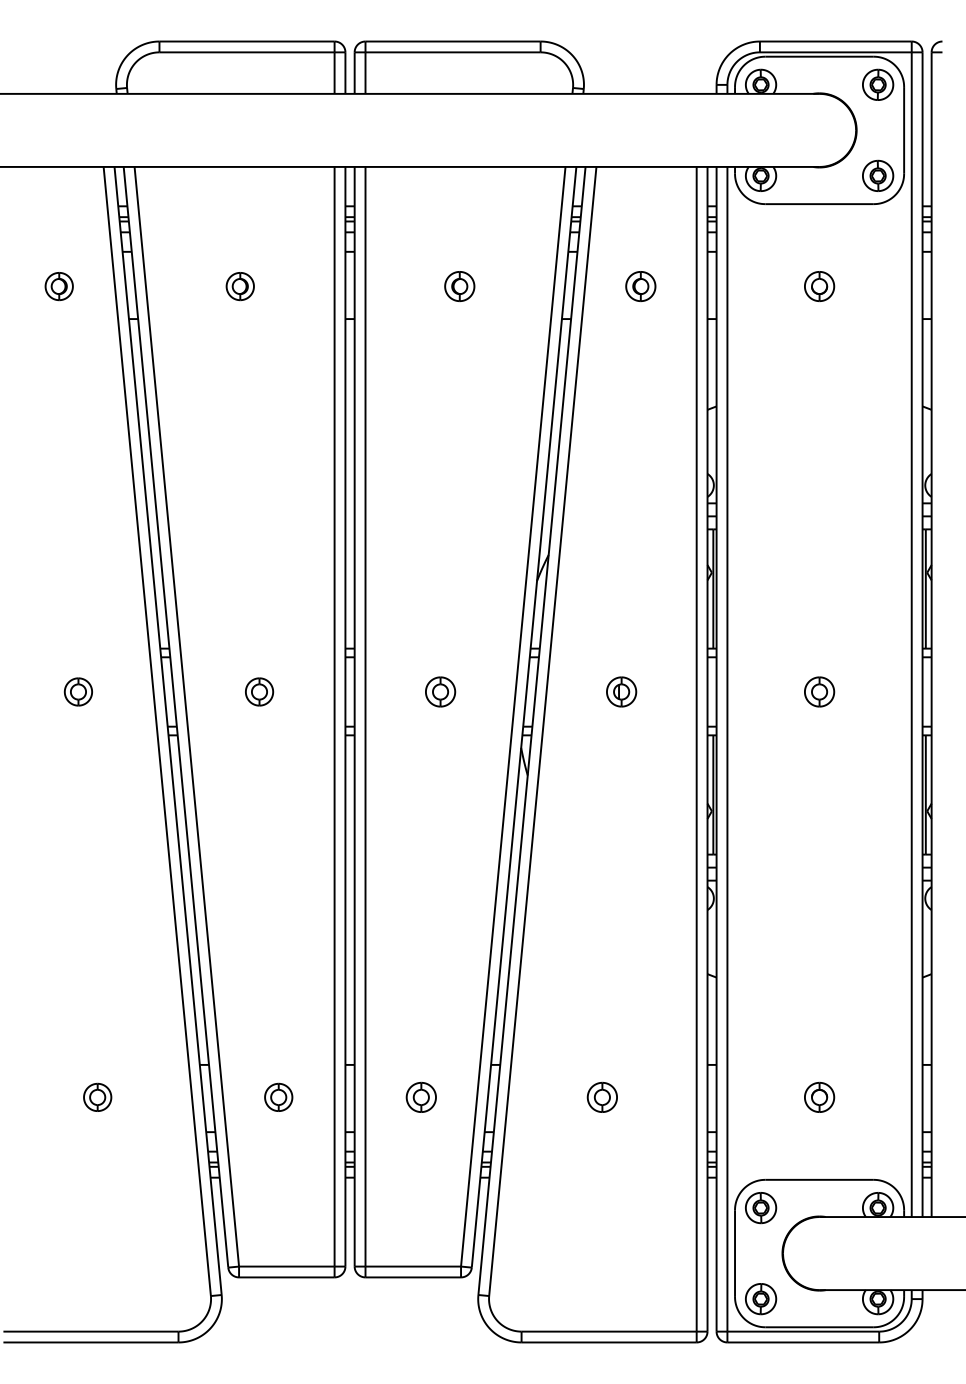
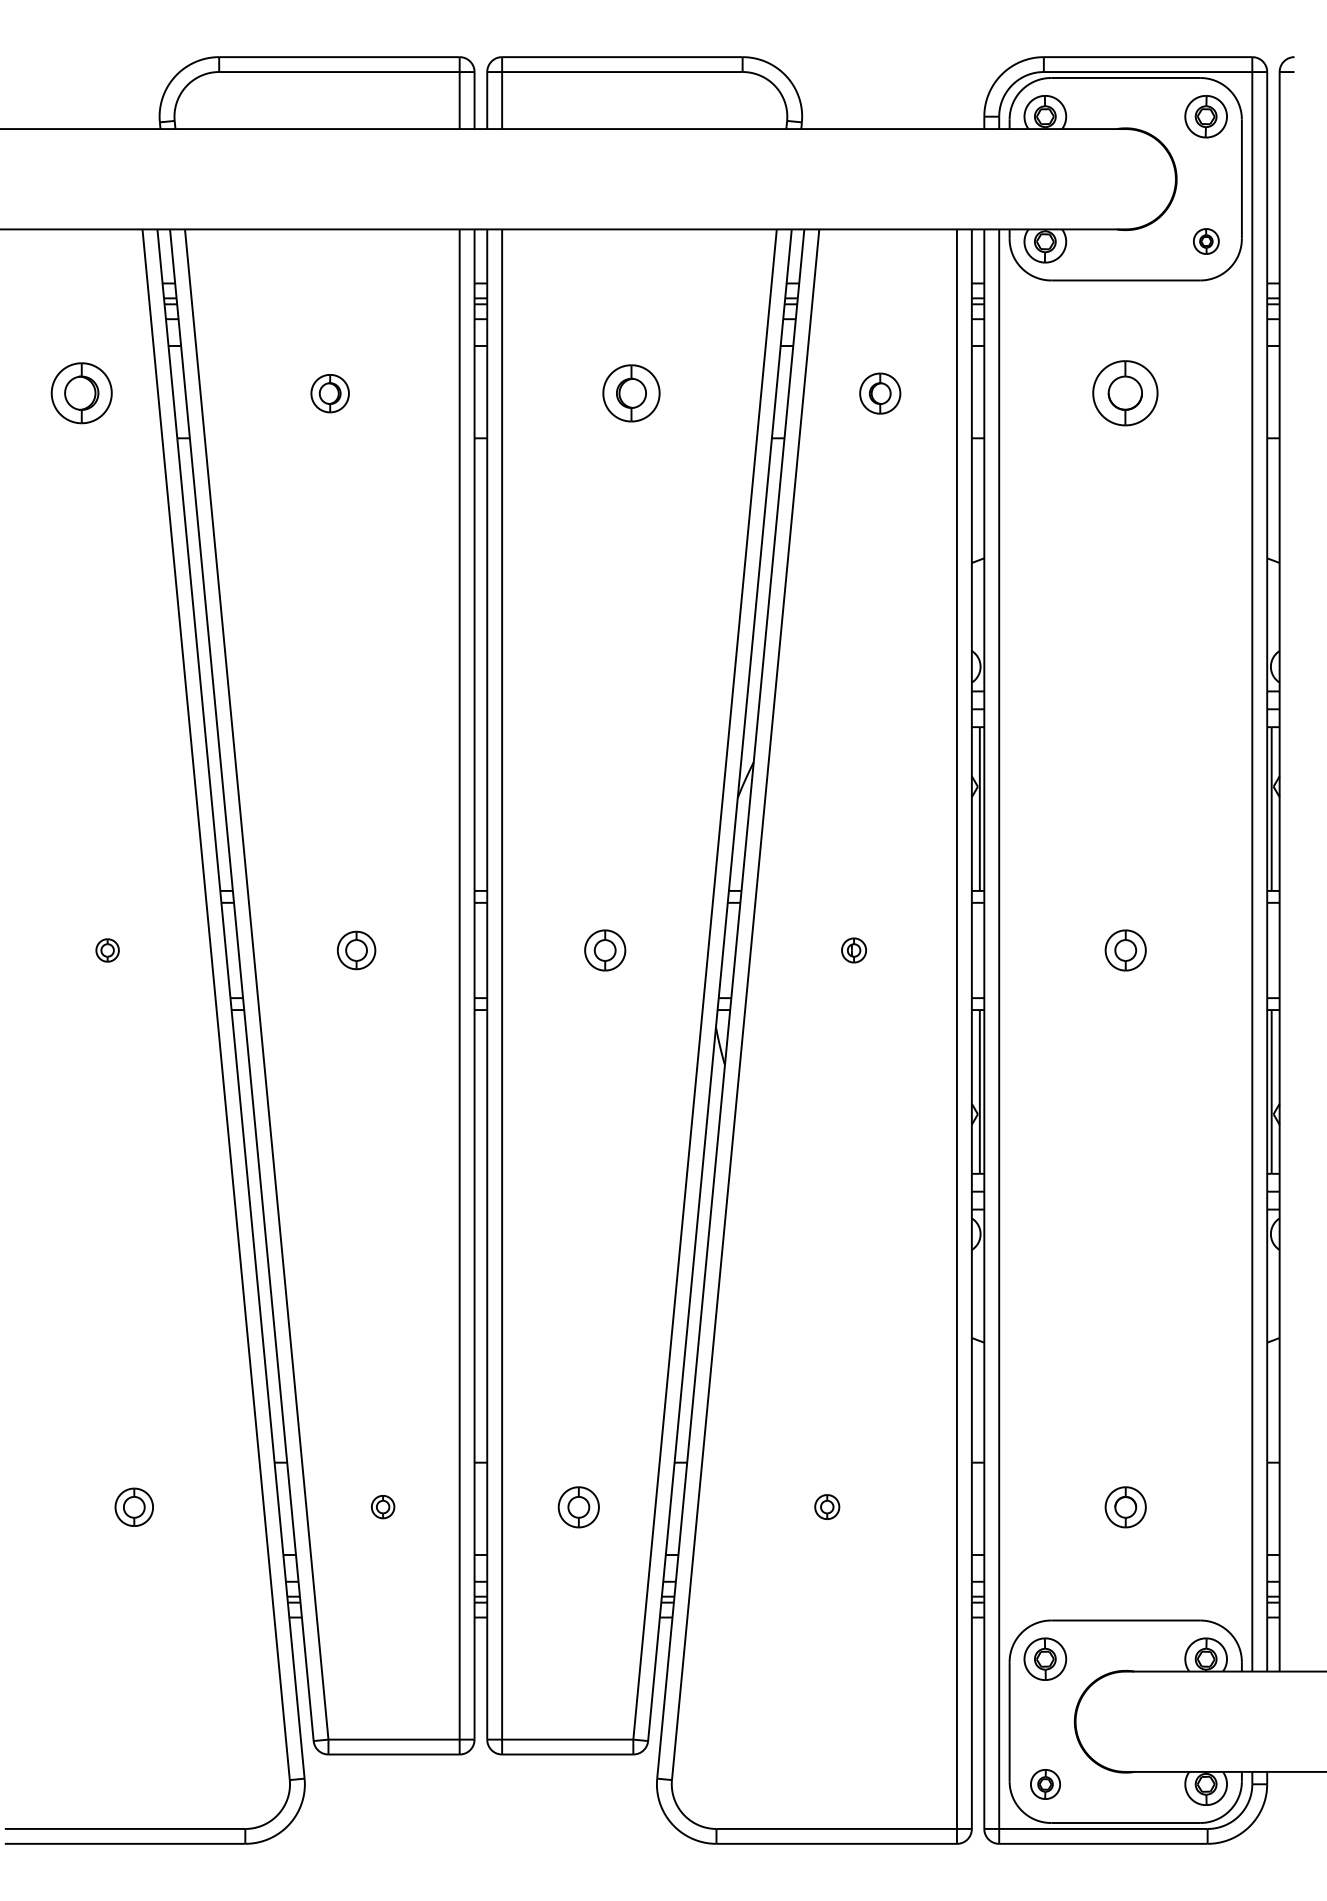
part: (878, 175) -> (1206, 241), size x0.6
part: (58, 286) -> (80, 393), size x1.6
part: (459, 286) -> (631, 393), size x1.4
part: (819, 286) -> (1125, 393), size x1.6
part: (77, 691) -> (106, 949), size x0.6
part: (621, 691) -> (853, 949), size x0.6
part: (278, 1096) -> (382, 1506), size x0.6
part: (601, 1096) -> (826, 1506), size x0.6
part: (761, 1299) -> (1045, 1784), size x0.7

